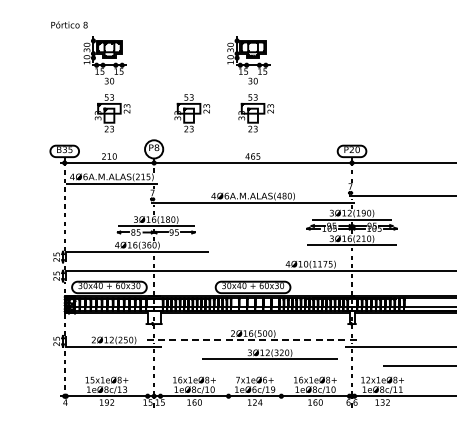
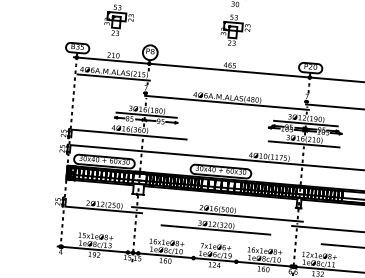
part: (192, 113) -> (183, 26), removed
line: (253, 340) -> (217, 214), dashed -> solid
part: (269, 354) -> (215, 225), moved

